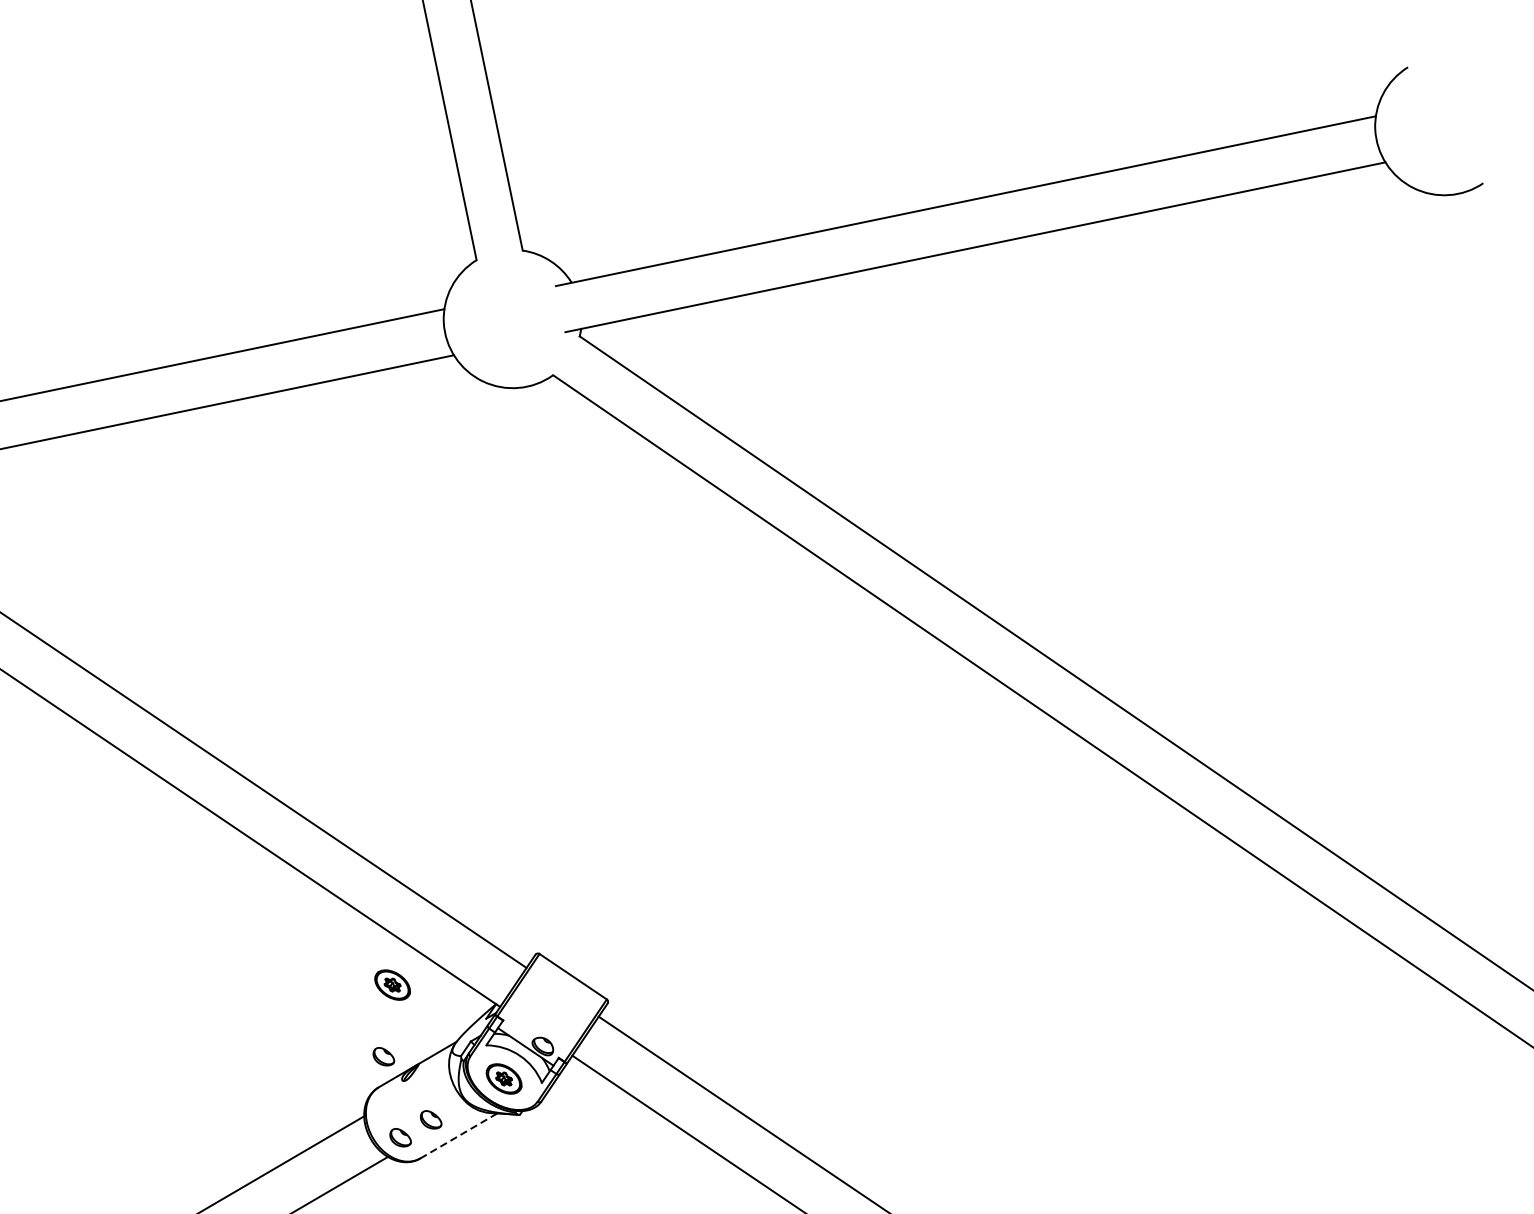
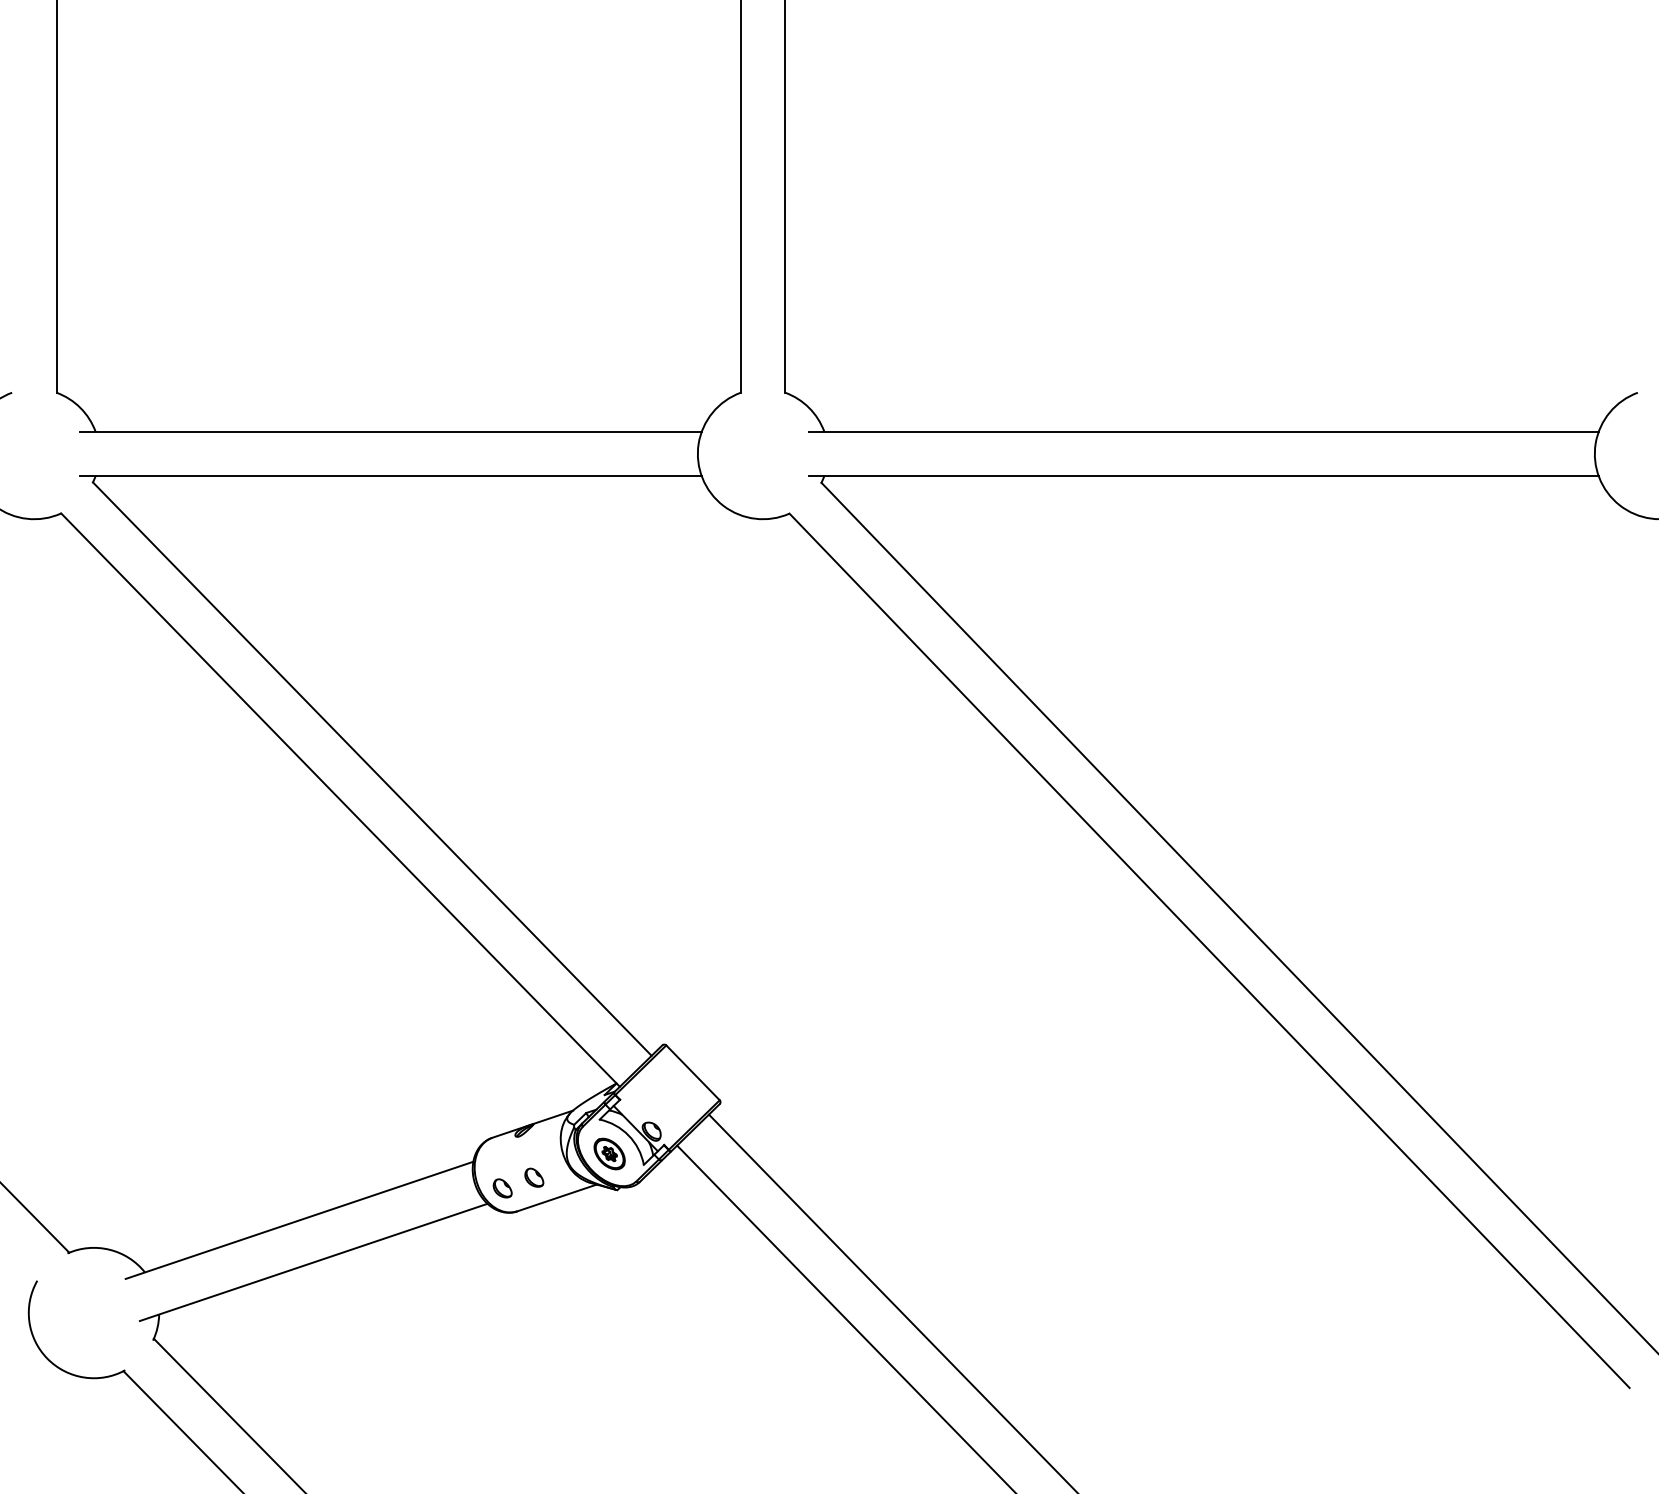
part: (392, 984) -> (524, 1045), removed
part: (383, 1056) -> (502, 1110), removed
line: (459, 1135) -> (557, 1197), dashed -> solid

